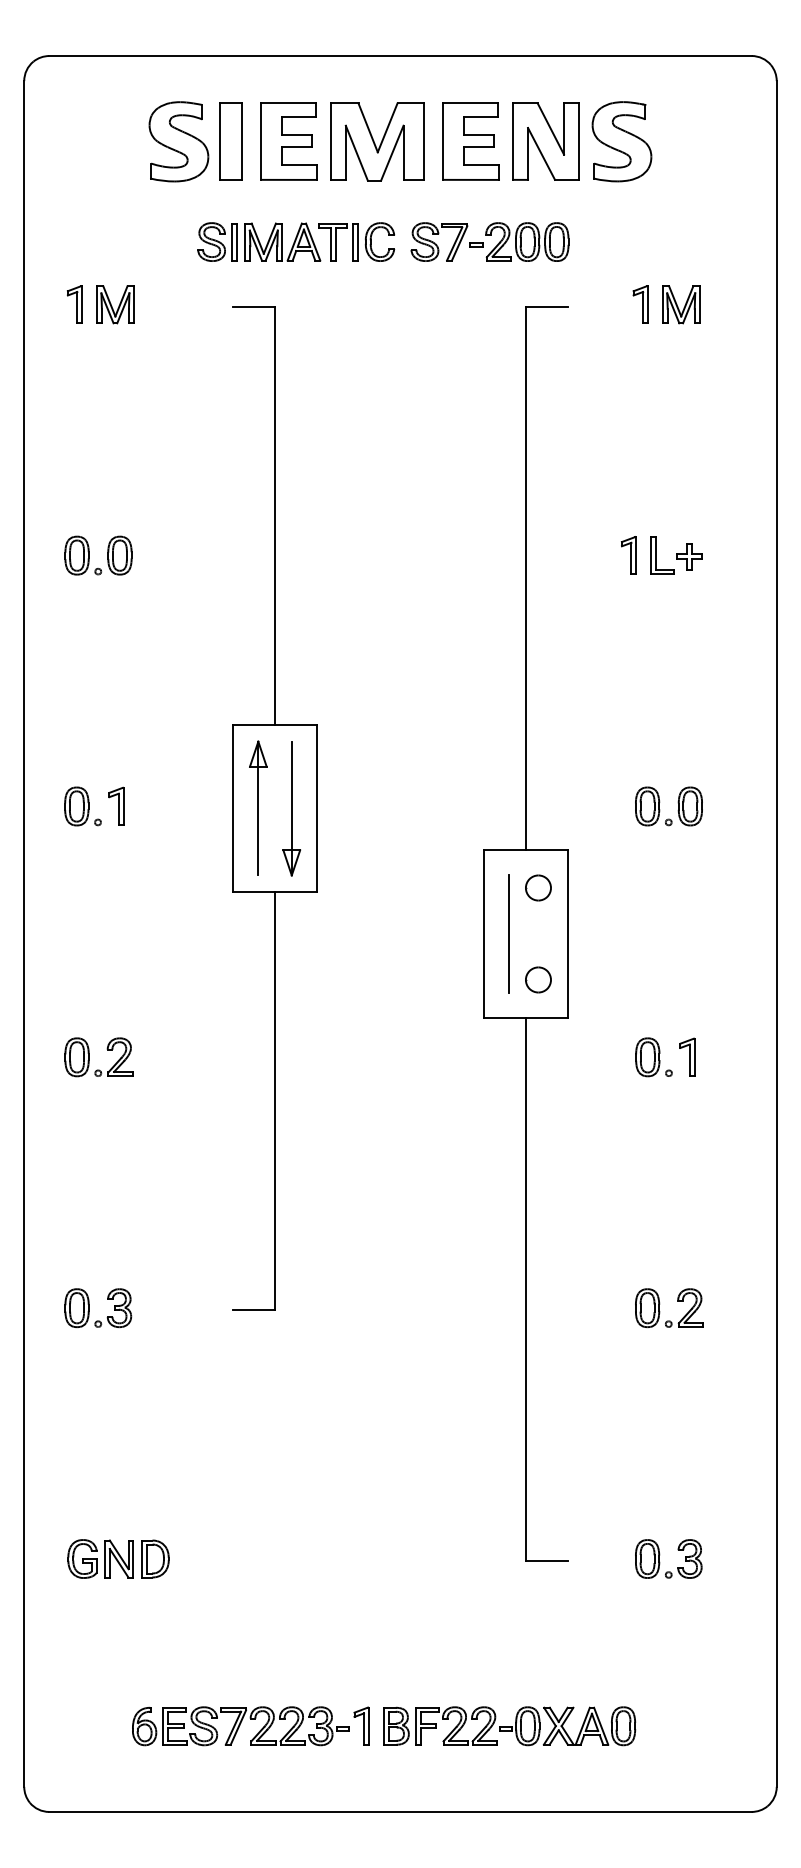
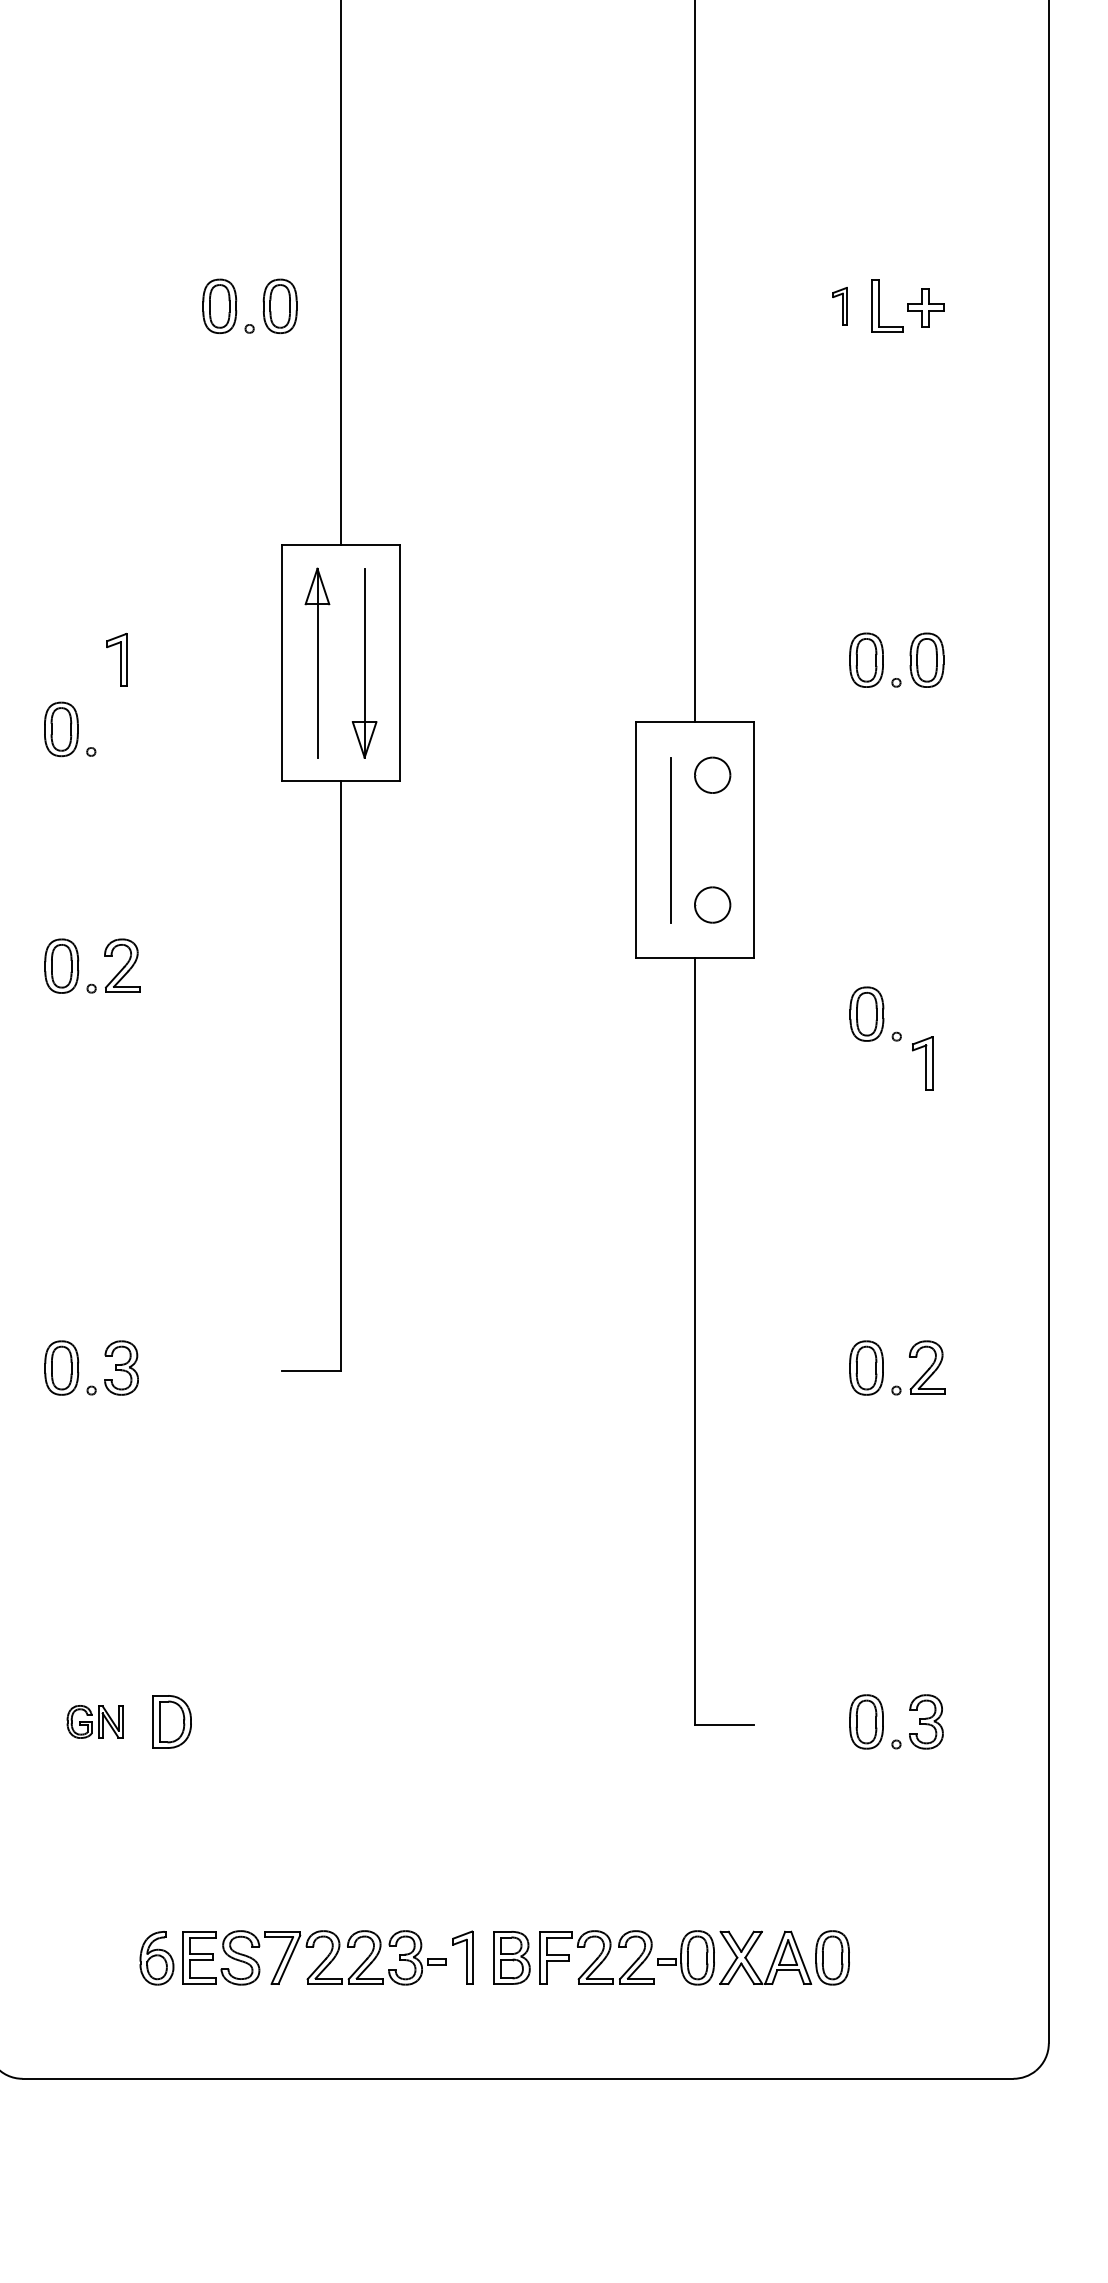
part: (89, 555) -> (237, 306), moved
part: (628, 555) -> (839, 306), size x0.7
part: (82, 806) -> (69, 729), moved
part: (687, 1056) -> (922, 1062), moved
part: (89, 1057) -> (79, 966), moved
part: (100, 1558) -> (94, 1721), size x0.6

